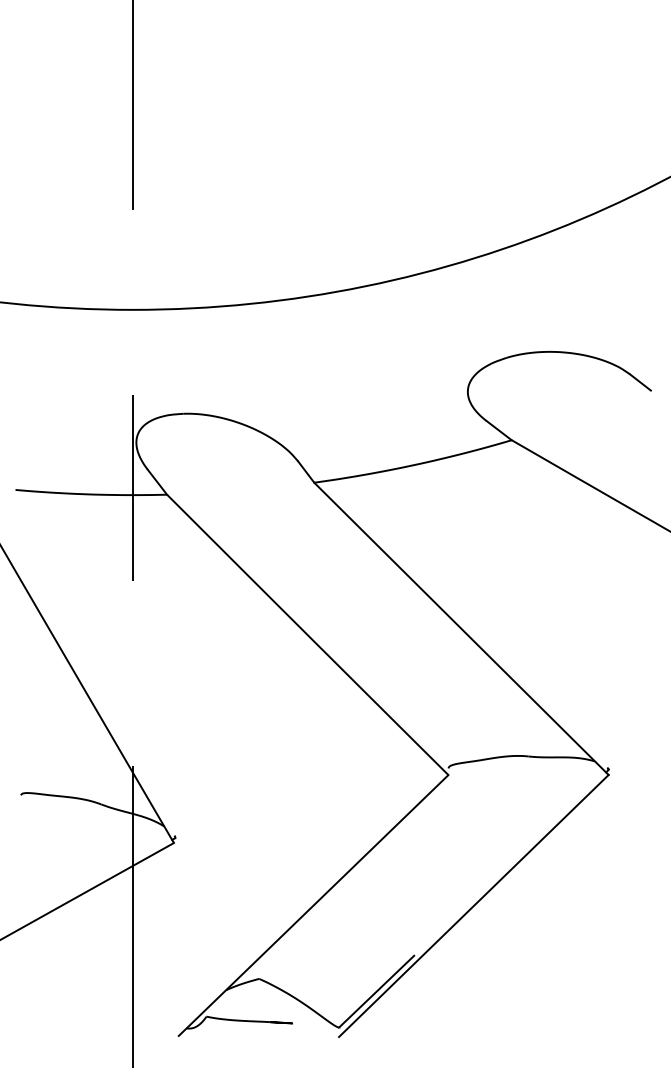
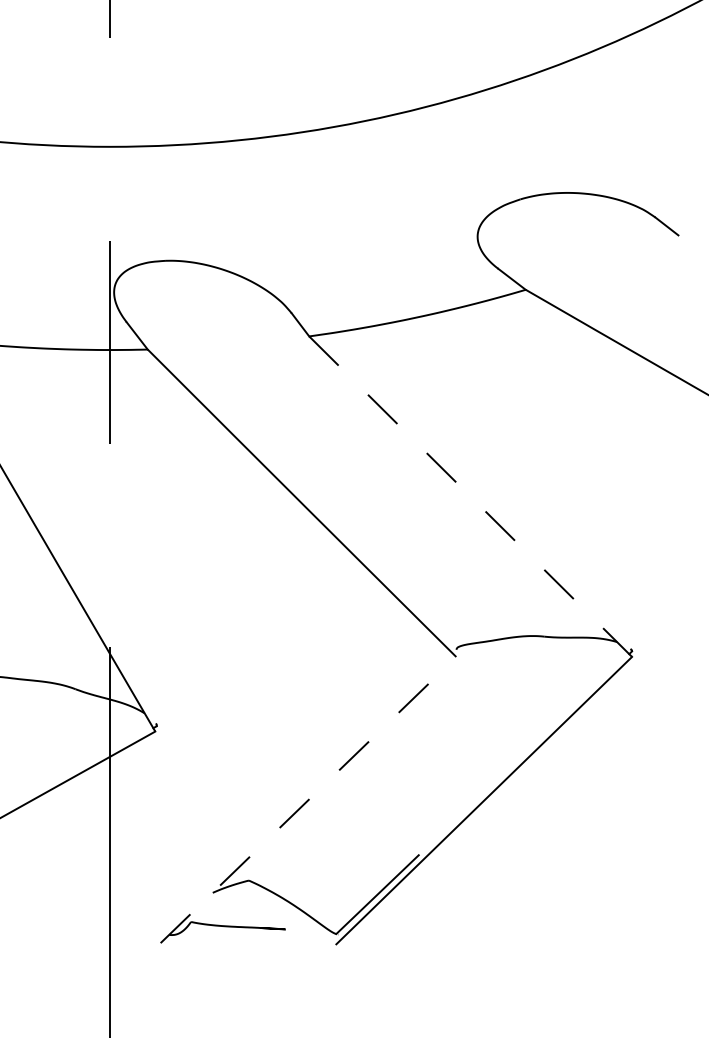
line: (461, 629) -> (470, 497), solid -> dashed
line: (313, 905) -> (308, 800), solid -> dashed

